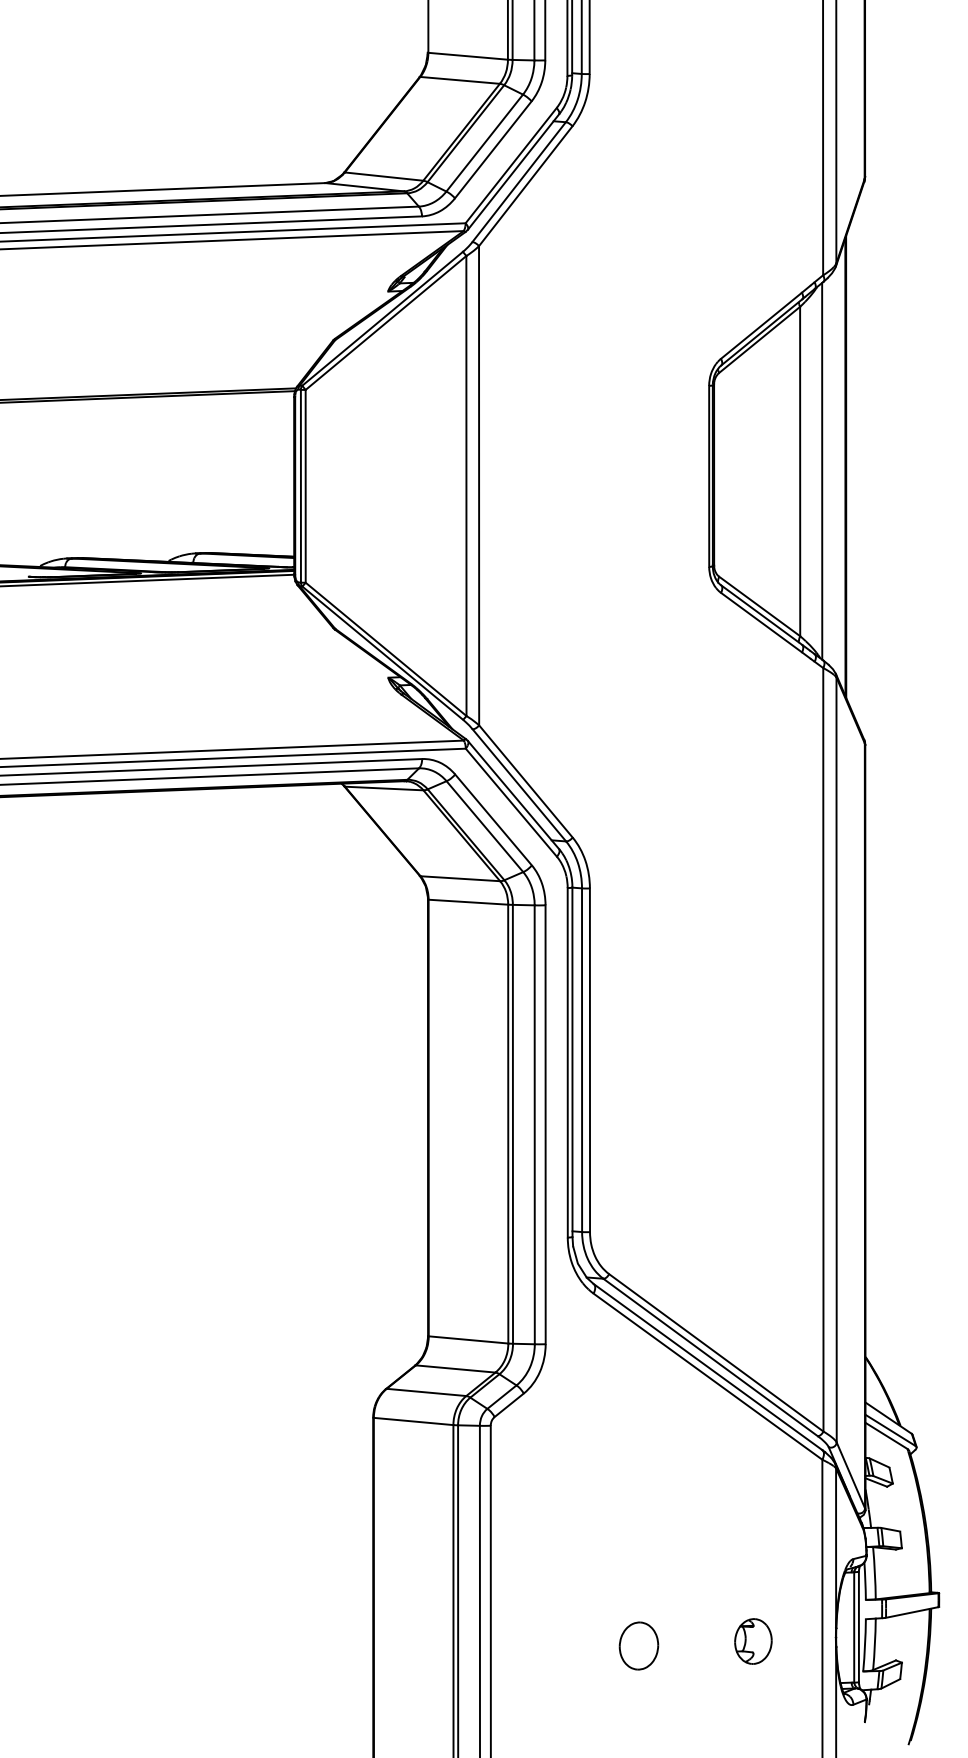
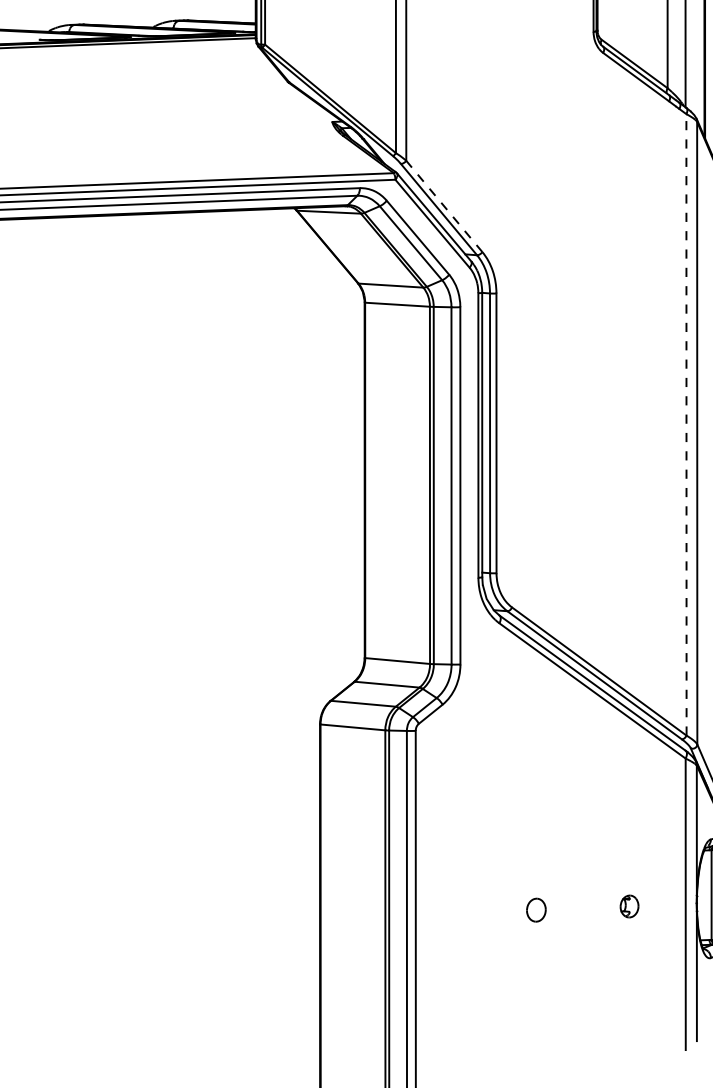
line: (525, 781) -> (444, 206), solid -> dashed
line: (823, 1049) -> (686, 424), solid -> dashed
part: (753, 1641) -> (629, 906), size x0.6
part: (638, 1645) -> (535, 909), size x0.6

